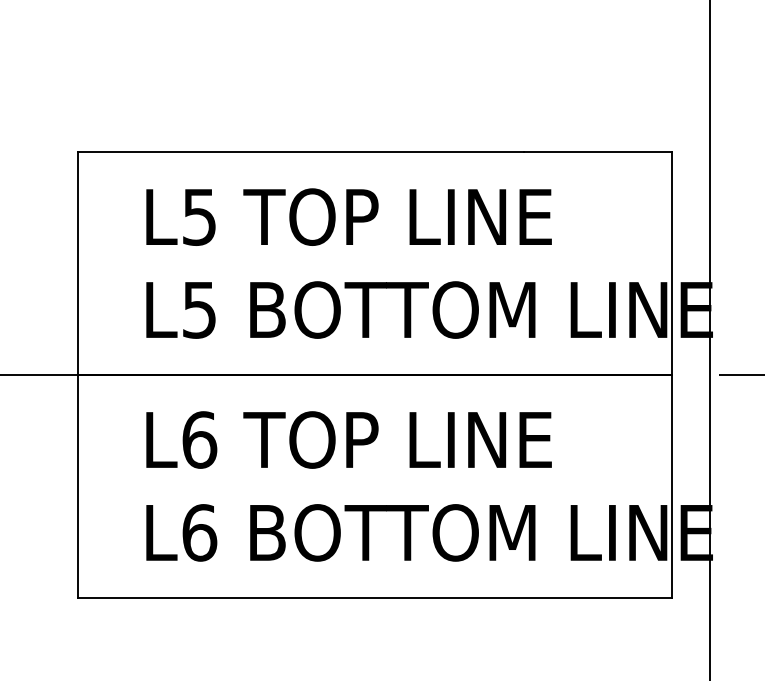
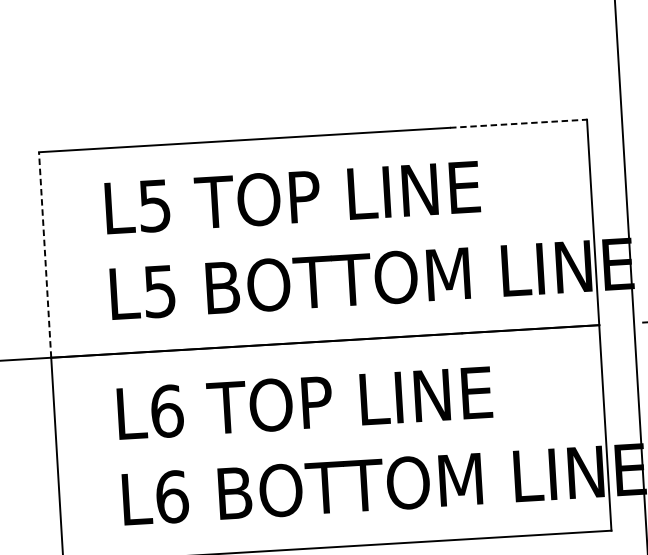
line: (598, 151) -> (519, 123), solid -> dashed
line: (77, 262) -> (44, 254), solid -> dashed

